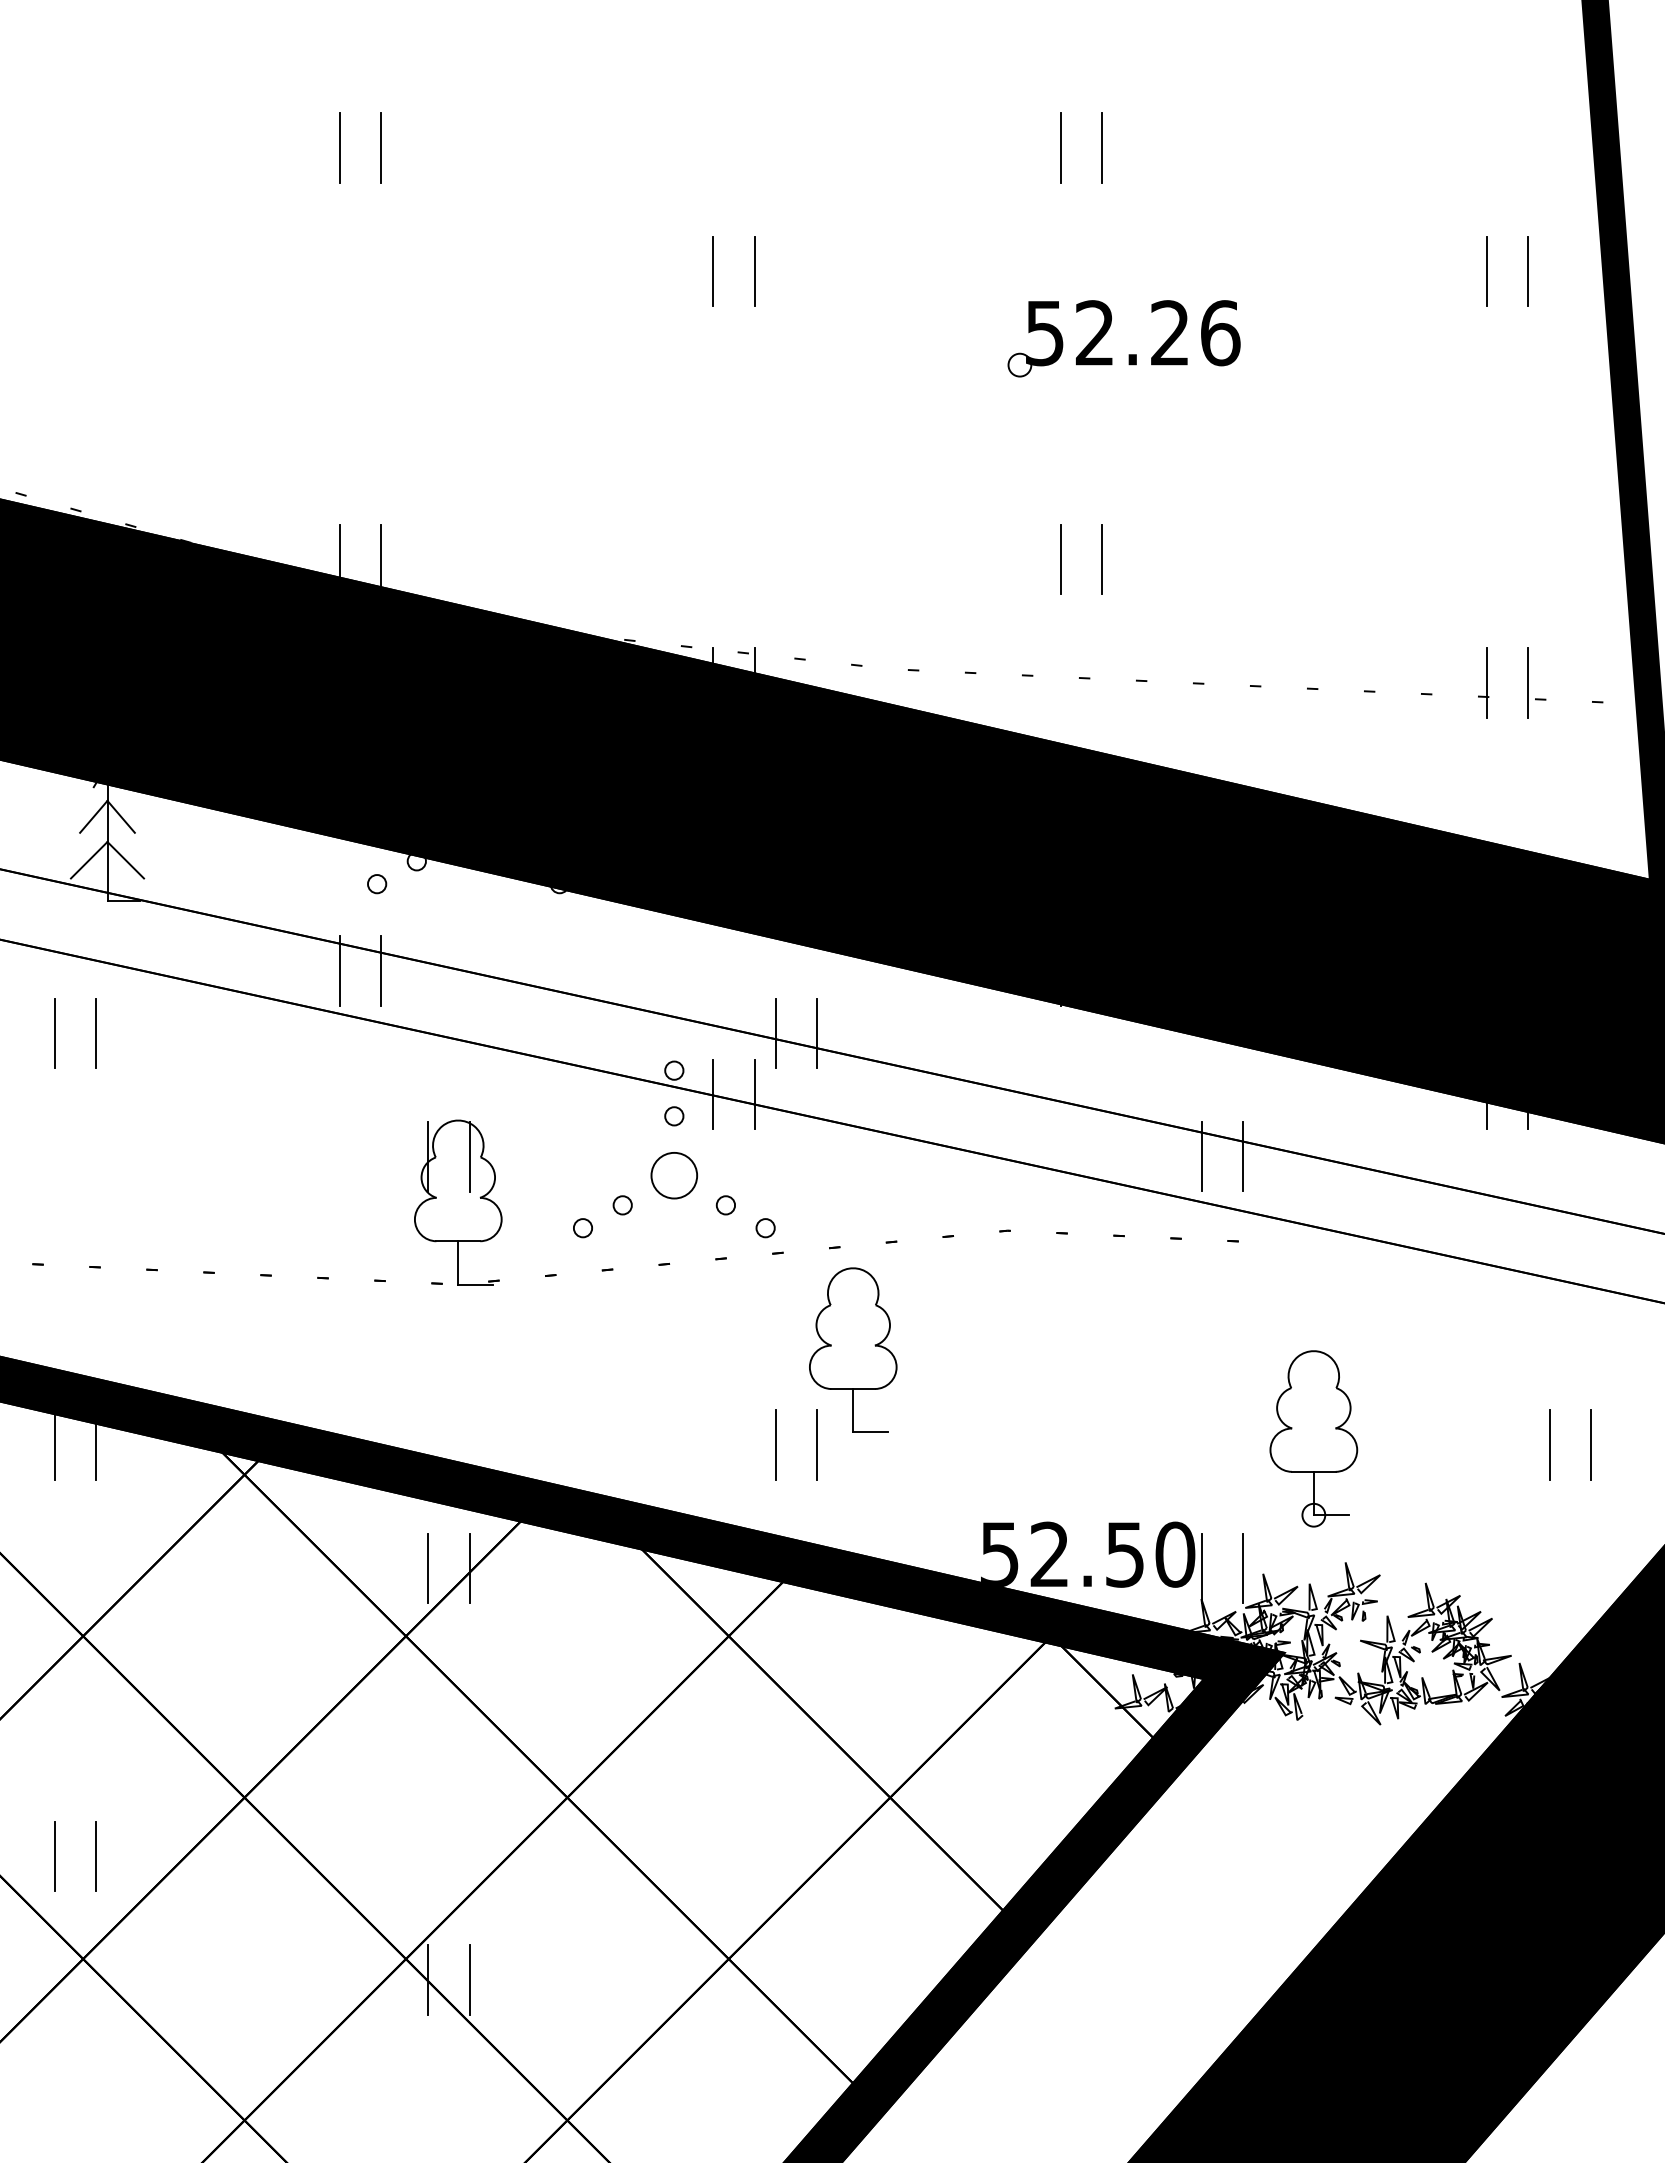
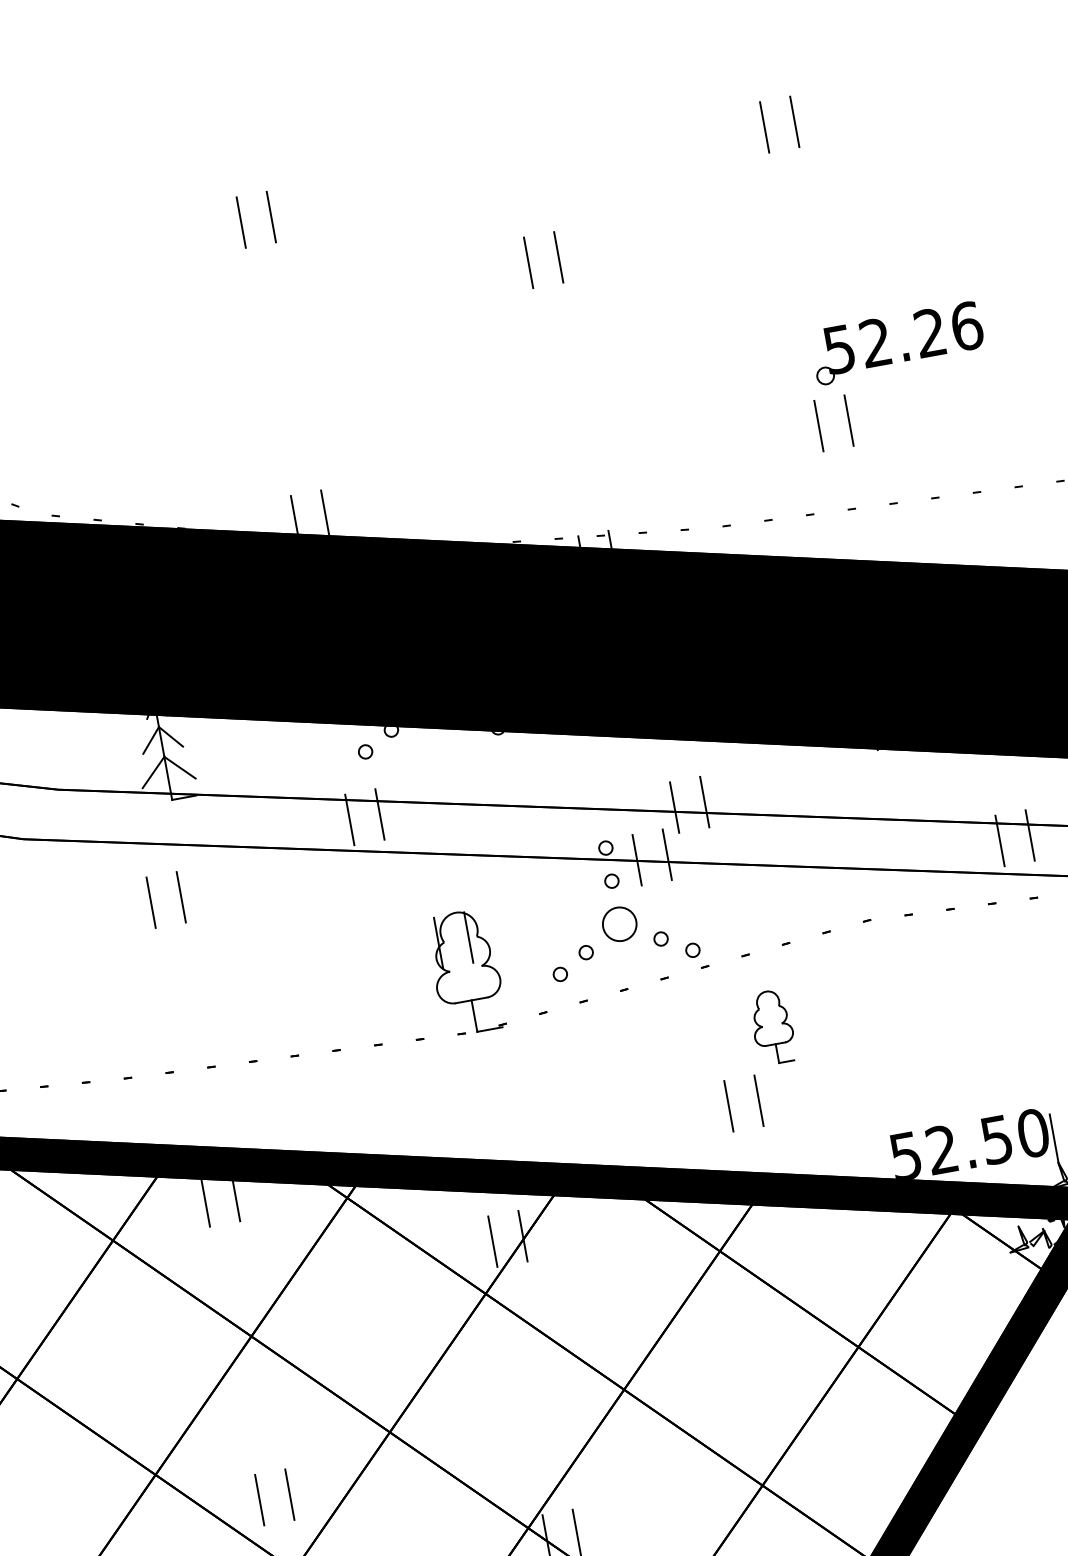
part: (1128, 354) -> (903, 353), moved
part: (853, 1349) -> (772, 1026), size x0.6

